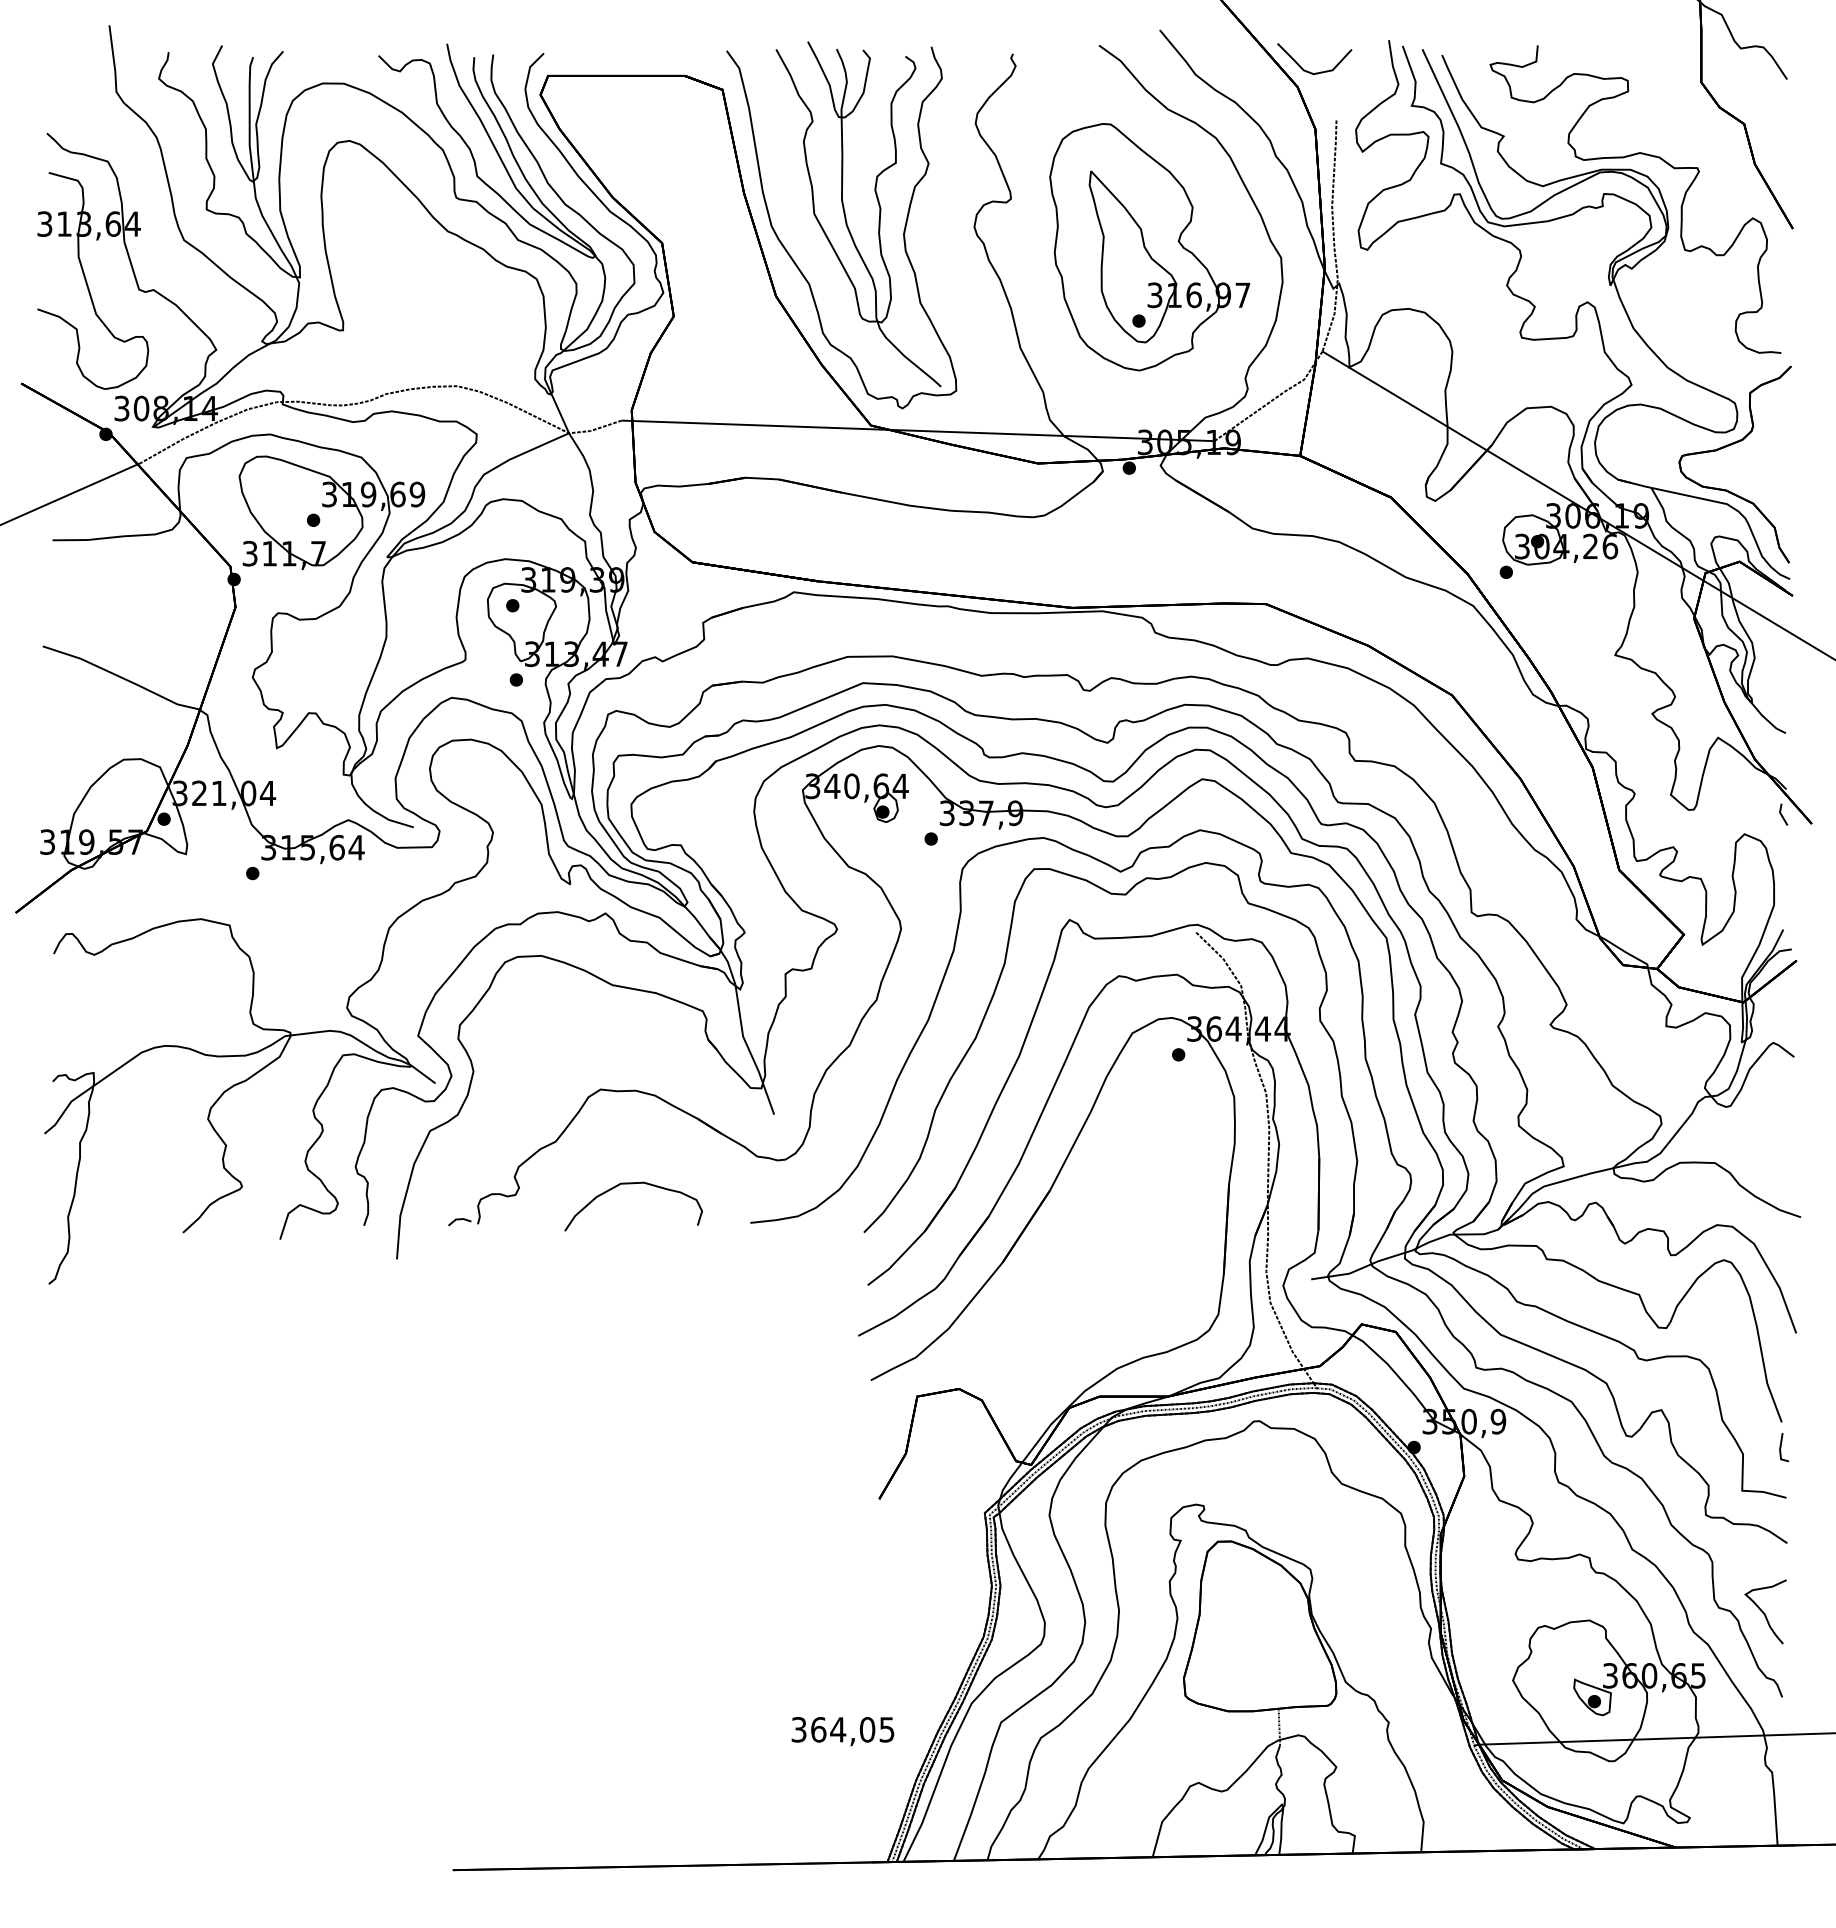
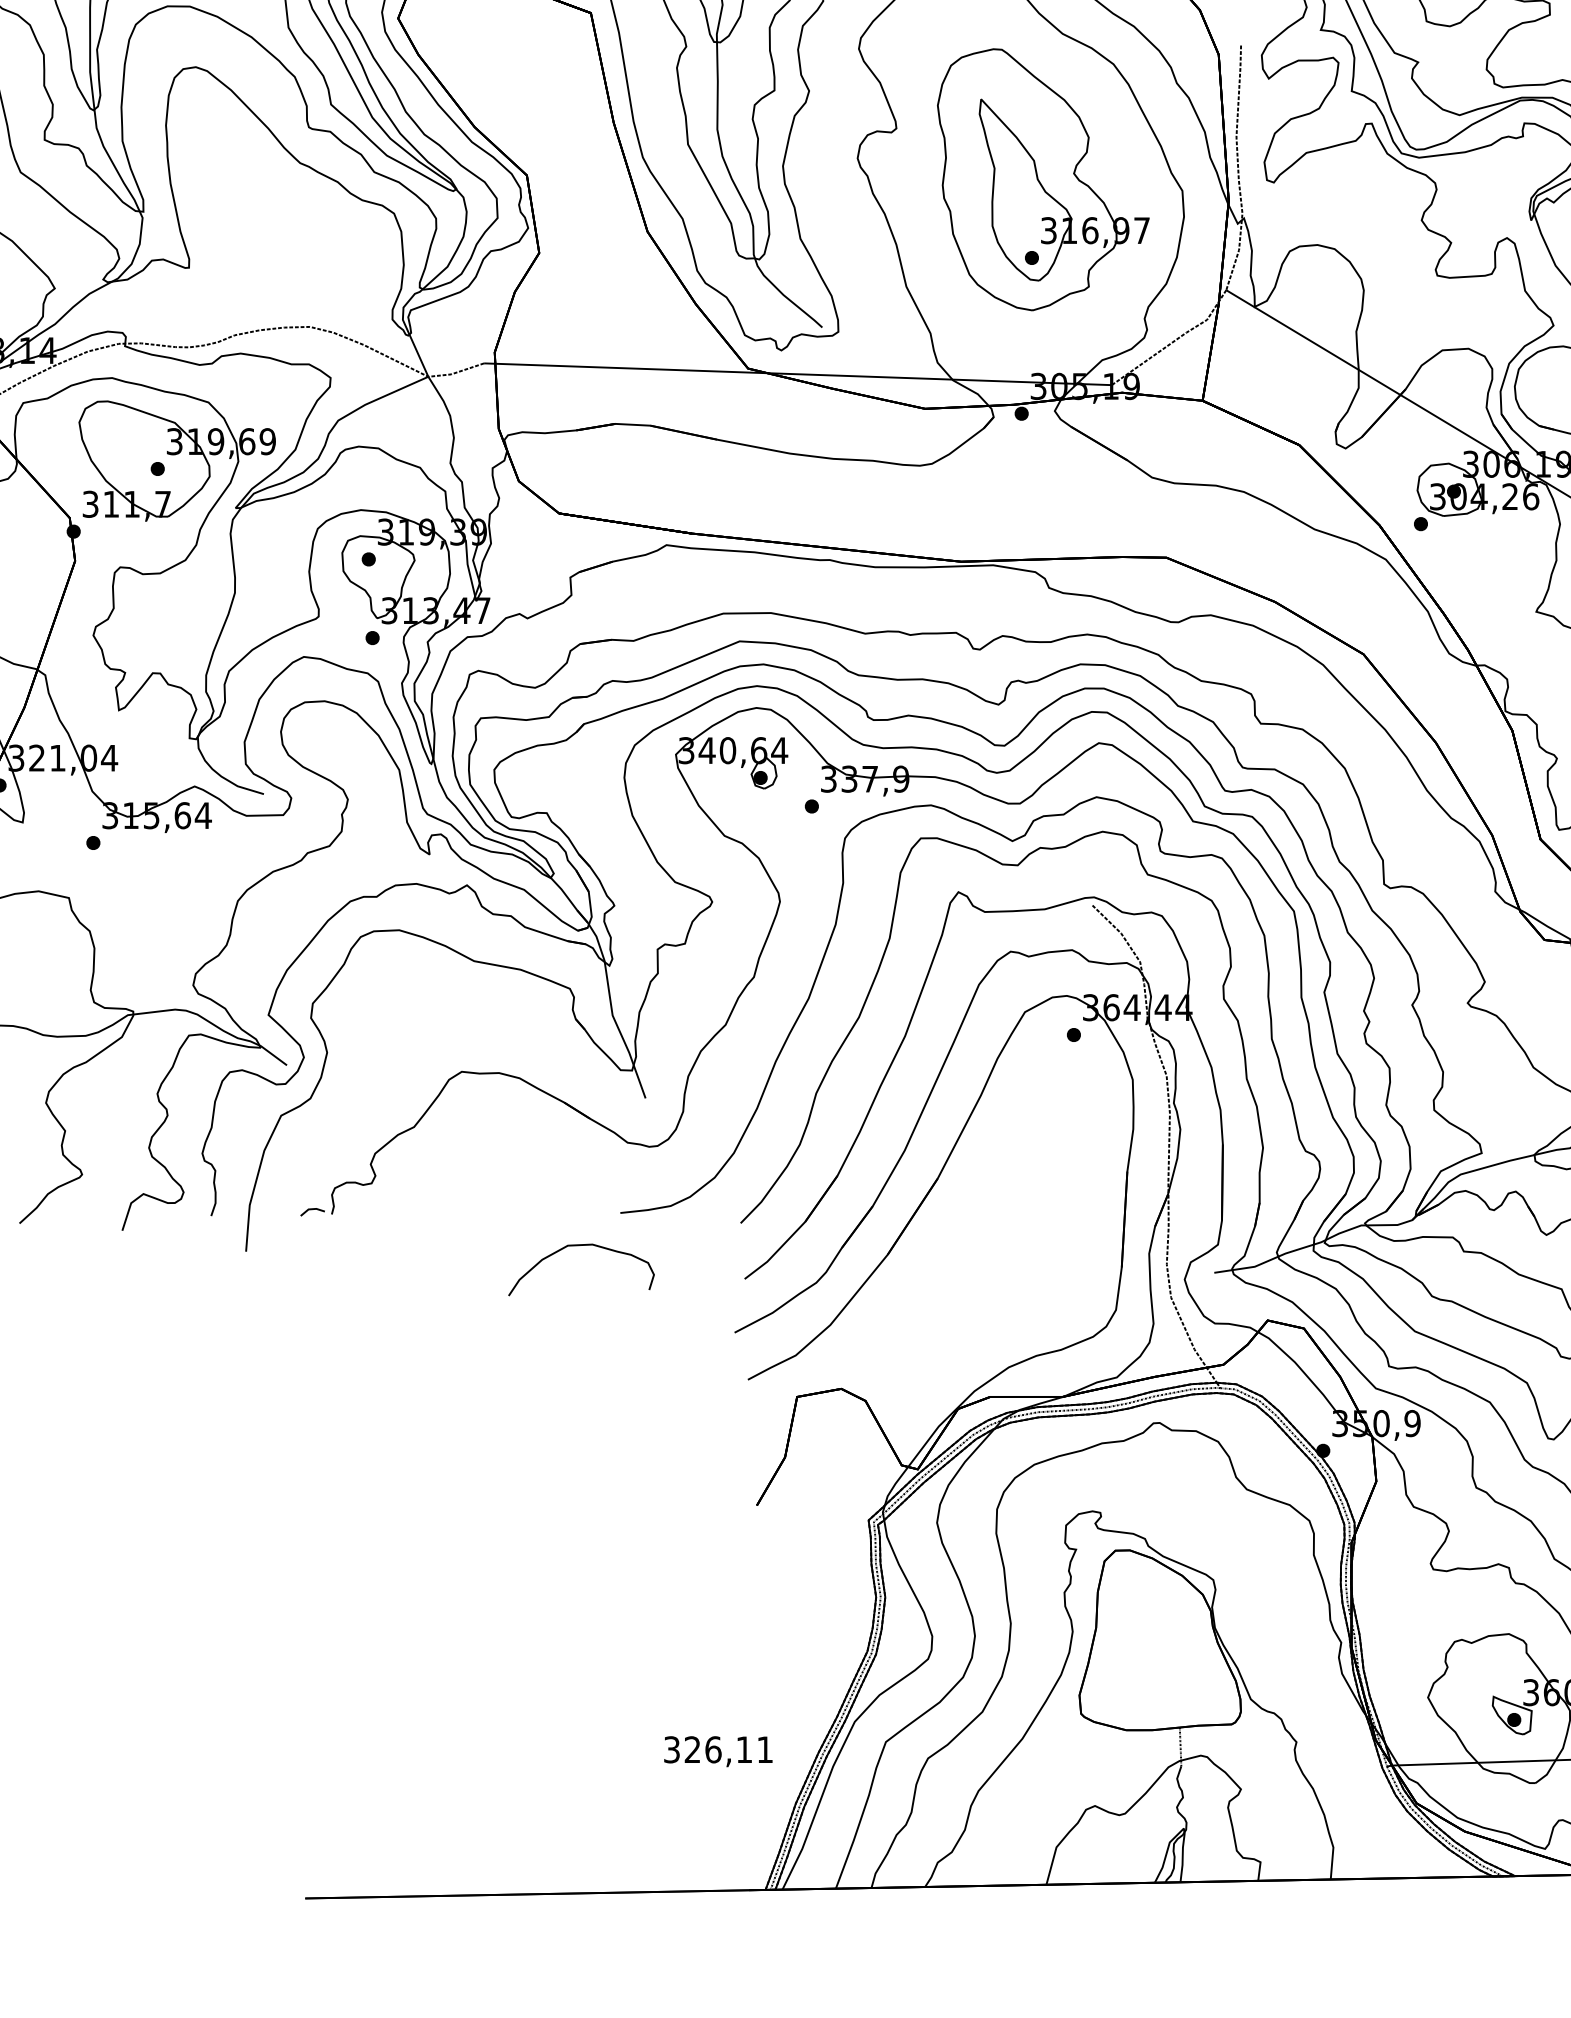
curve: (633, 1184) -> (581, 1246), moved
text: (852, 1729) -> (728, 1749), 364,05 -> 326,11

